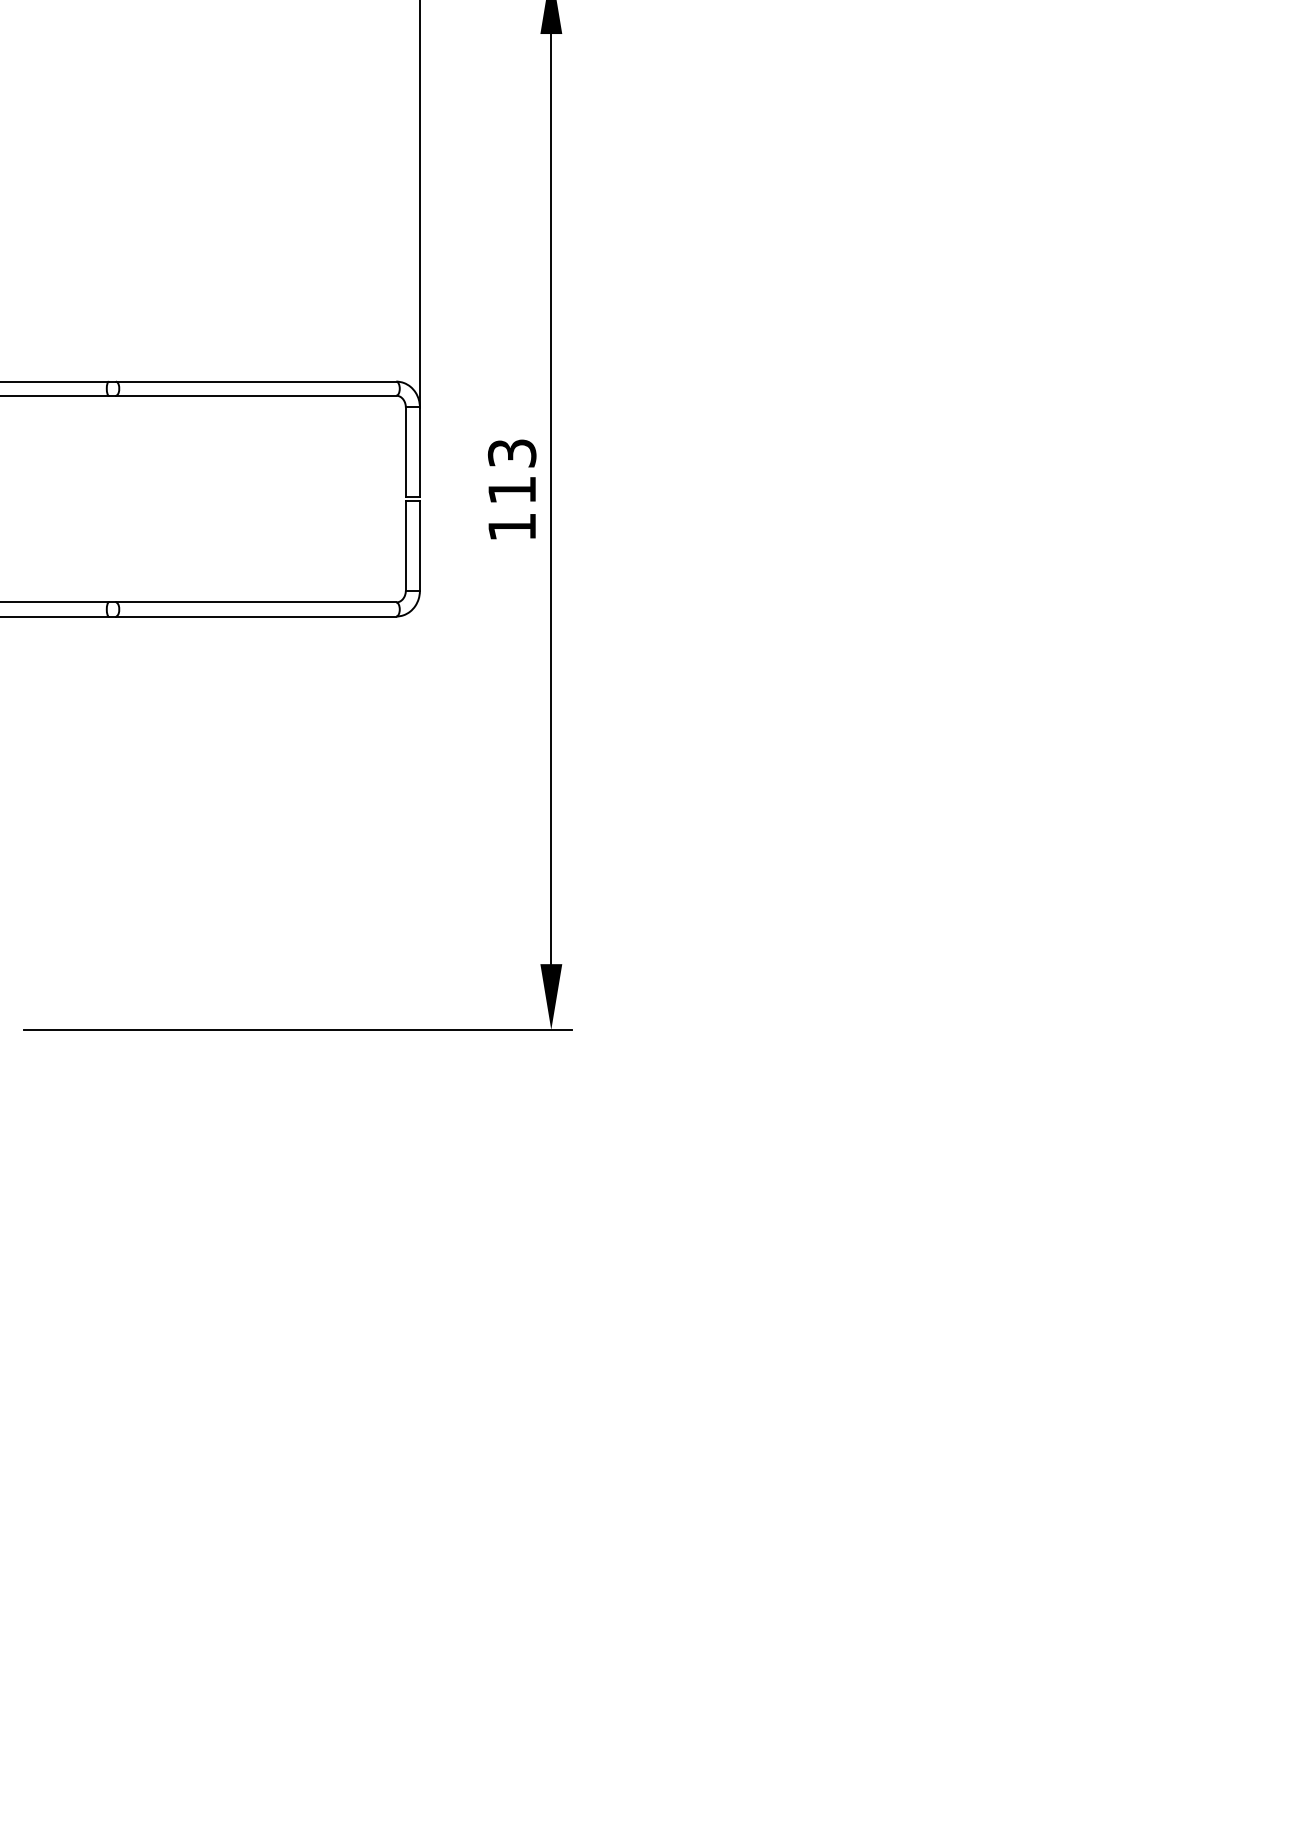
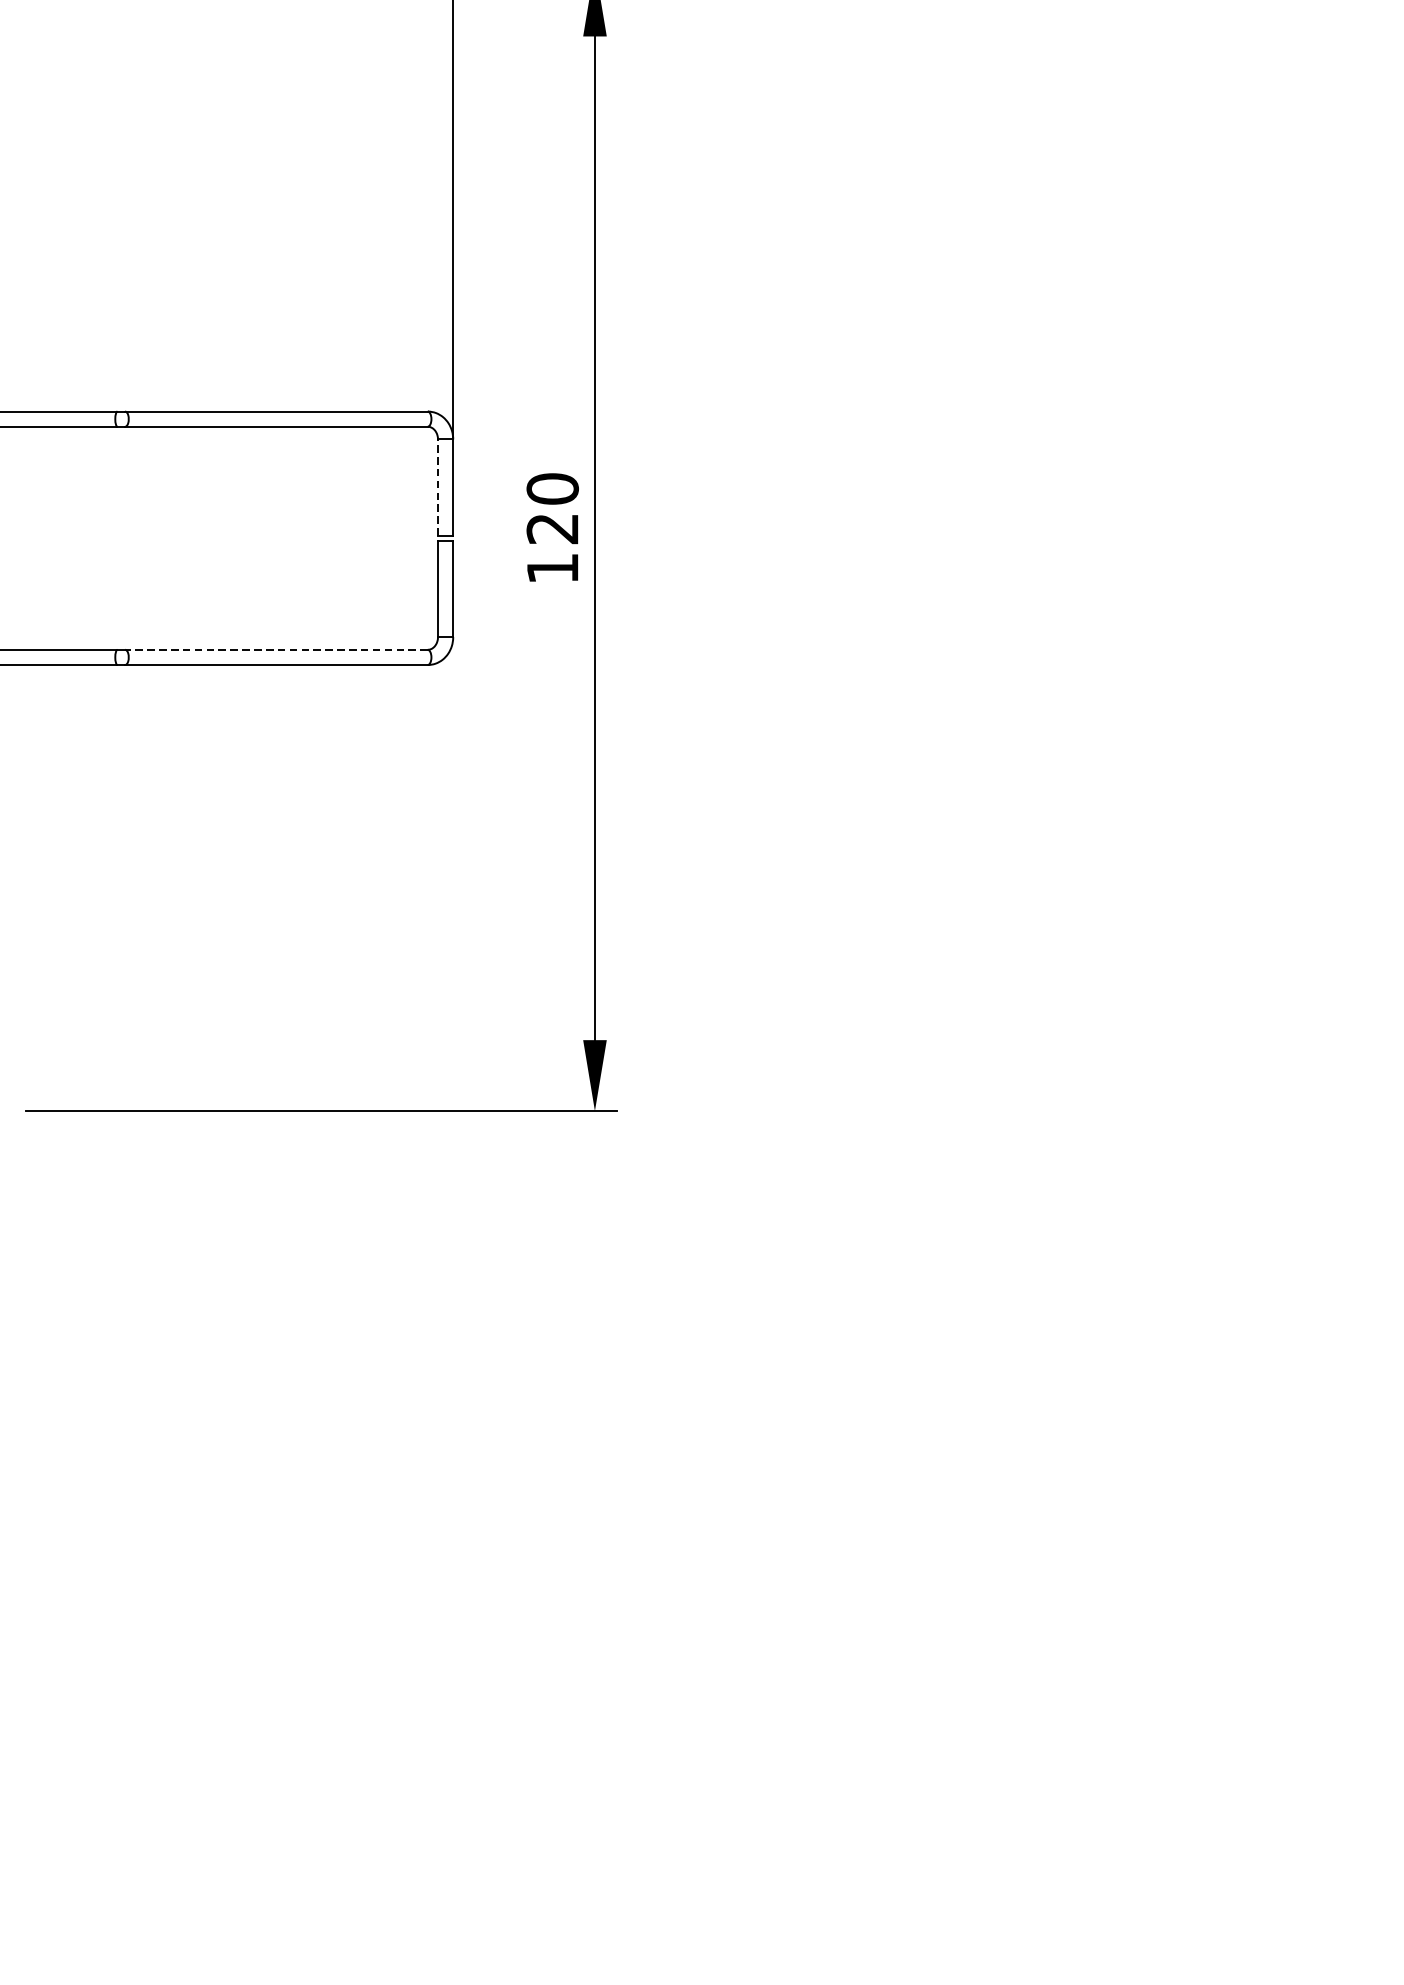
line: (405, 452) -> (437, 488), solid -> dashed
text: (511, 471) -> (552, 508), 113 -> 120
line: (255, 602) -> (275, 649), solid -> dashed

